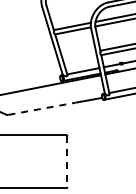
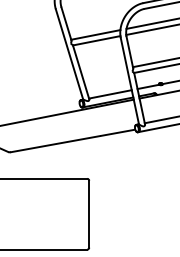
line: (42, 108) -> (56, 143), dashed -> solid
line: (67, 162) -> (89, 215), dashed -> solid

